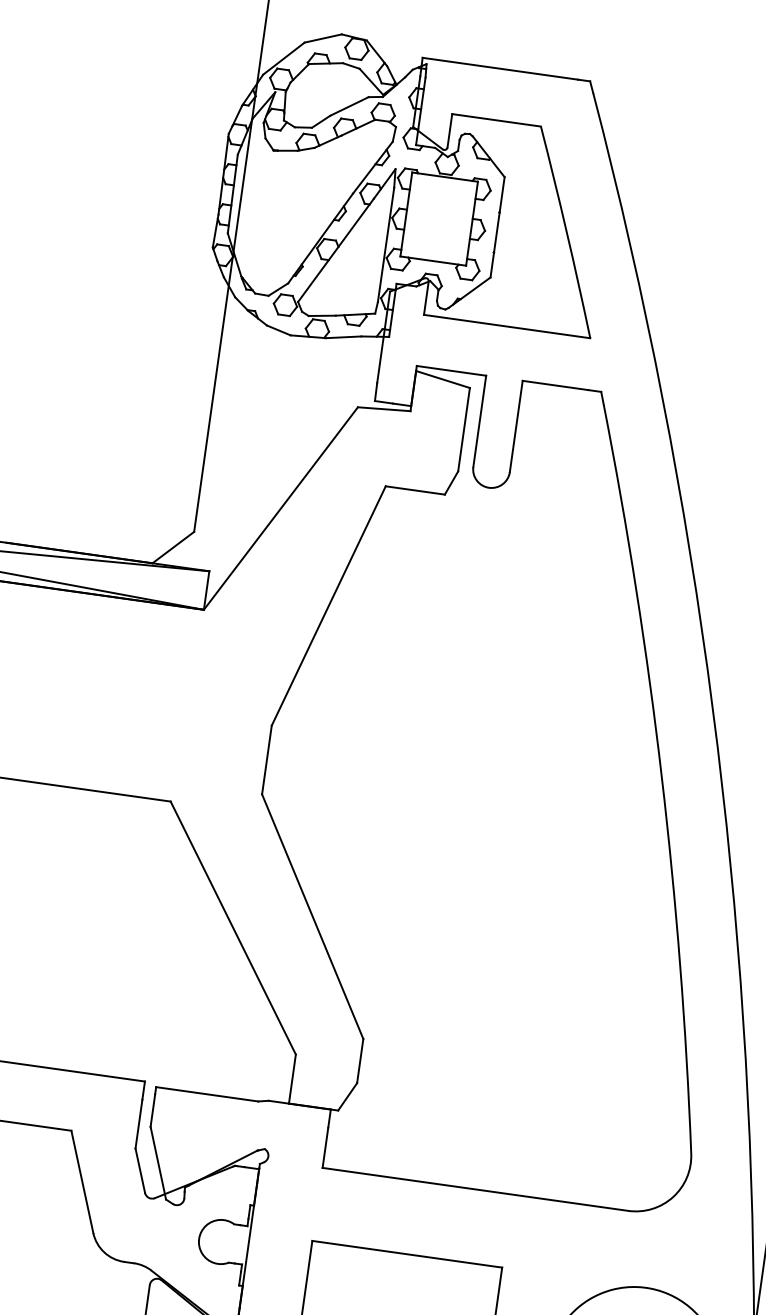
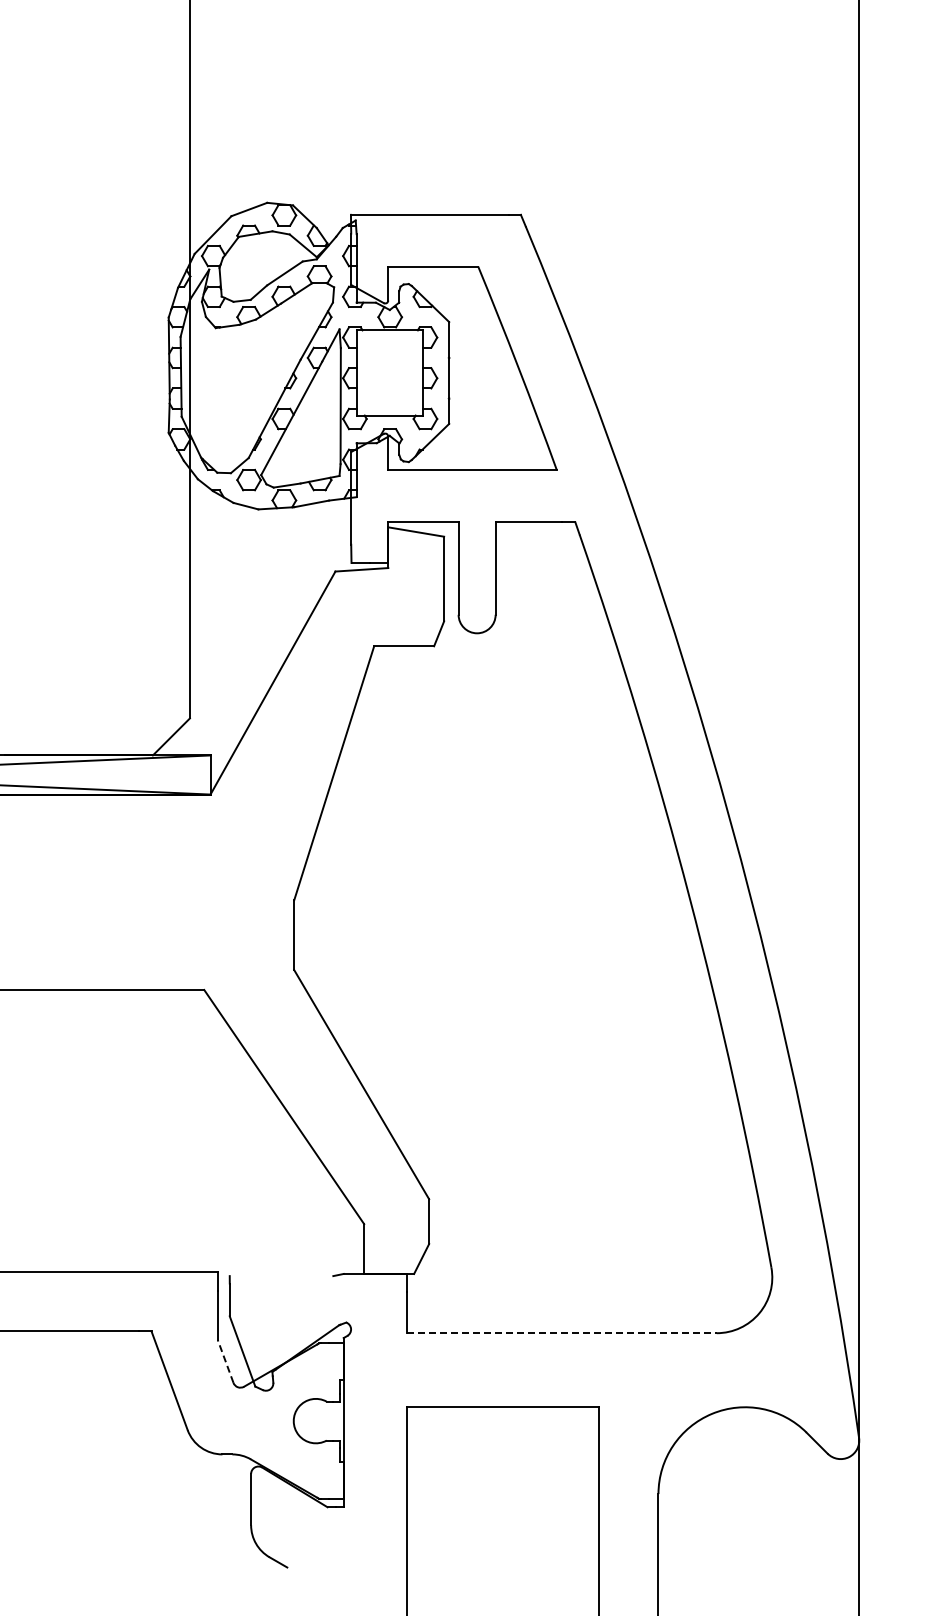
line: (207, 1094) -> (281, 1276), removed
line: (140, 1170) -> (225, 1361), solid -> dashed
line: (476, 1189) -> (562, 1333), solid -> dashed

